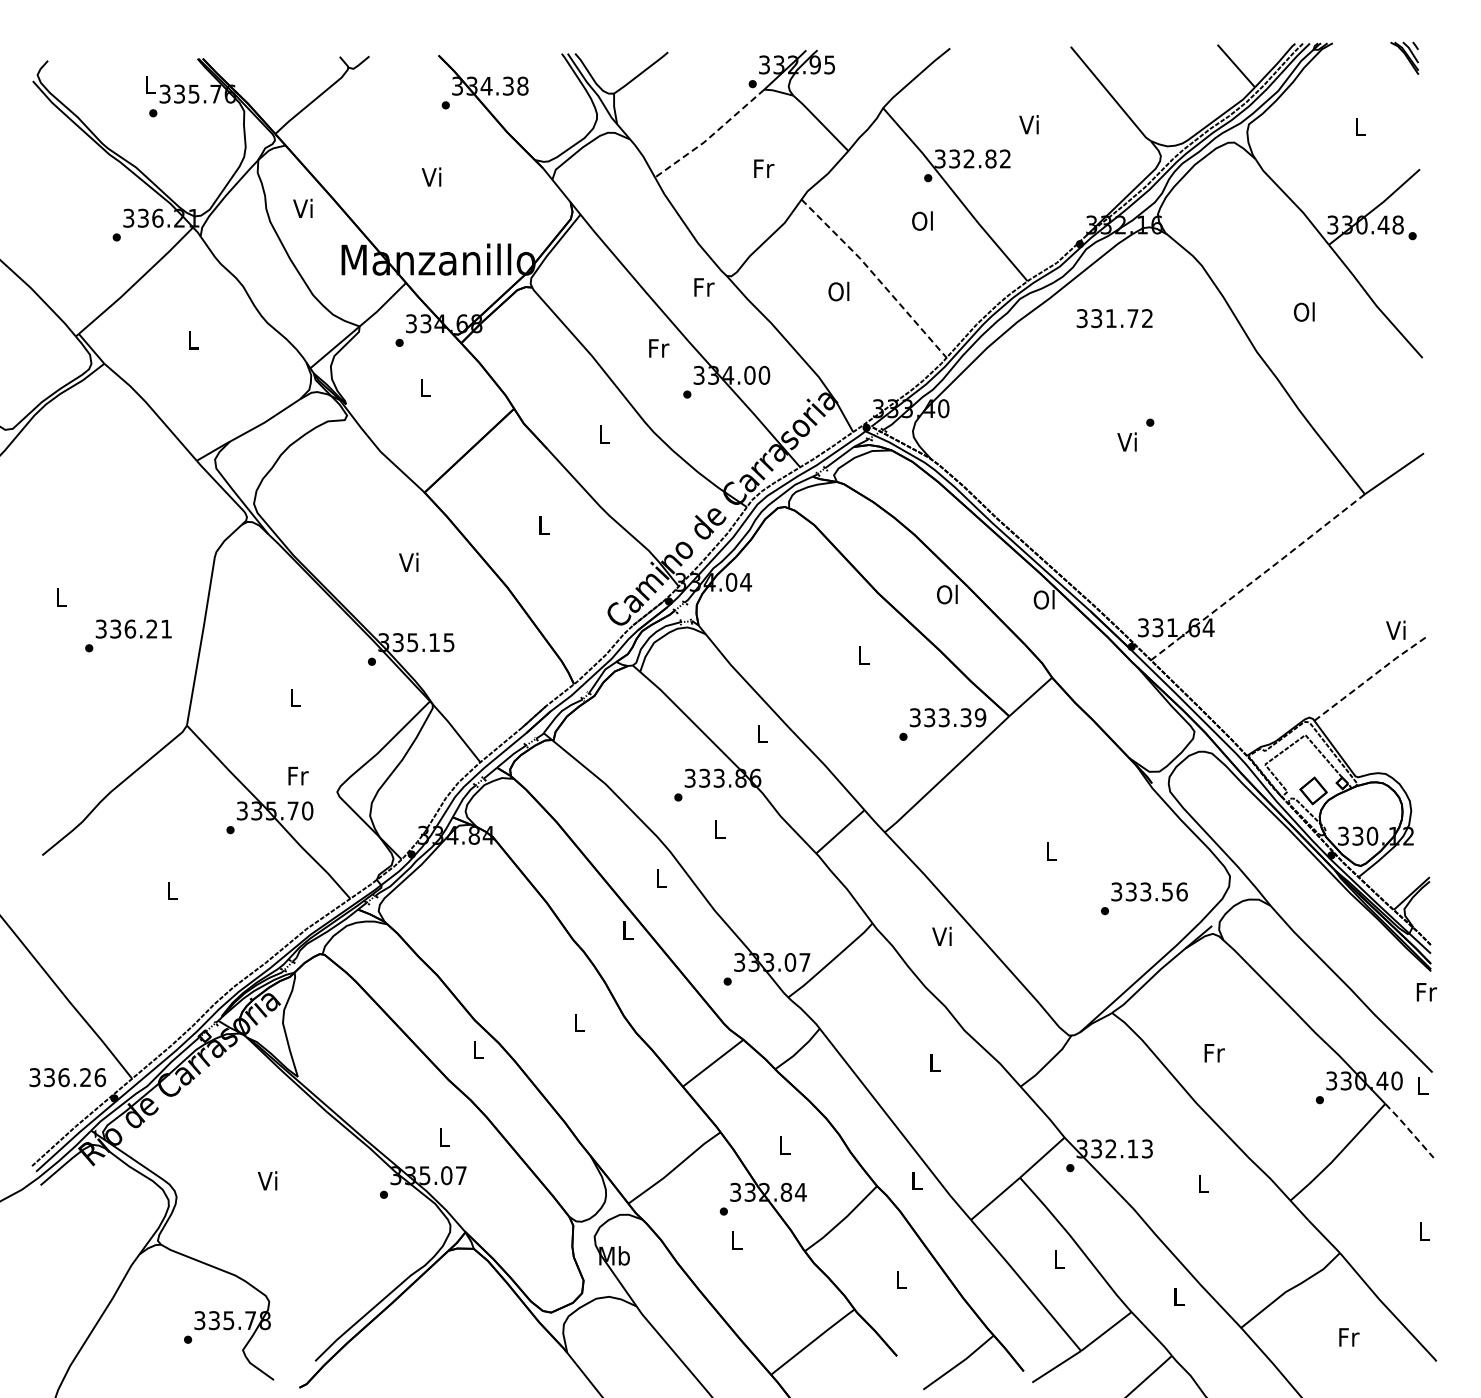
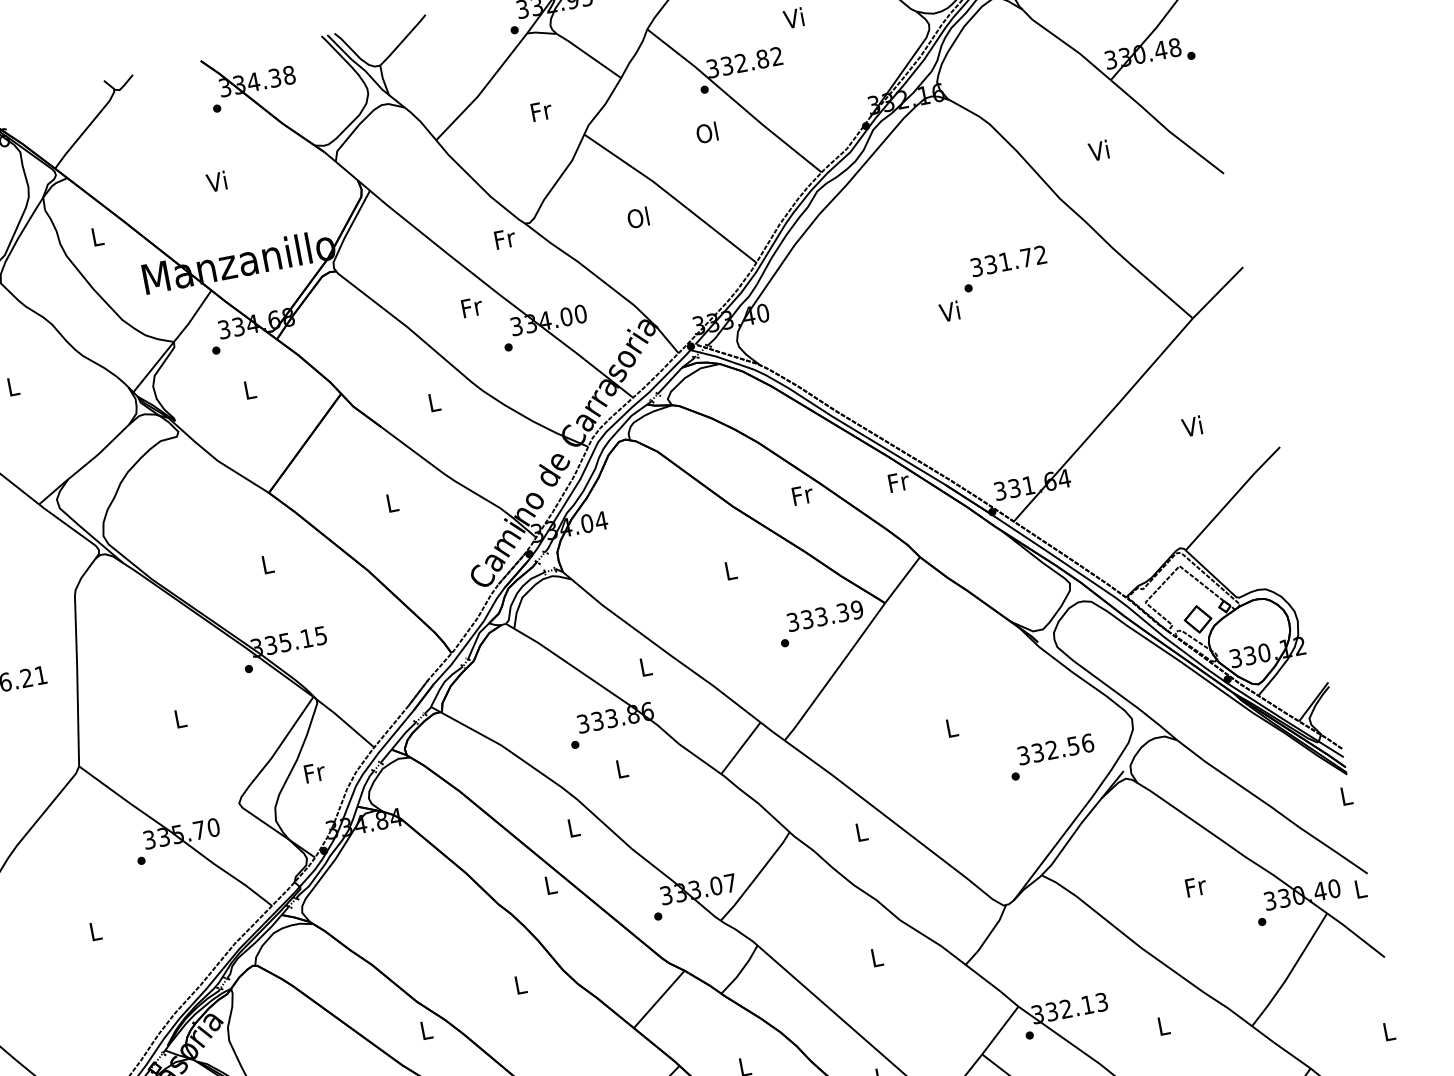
line: (710, 136) -> (483, 89), dashed -> solid
text: (302, 207) -> (95, 235), Vi -> L
line: (875, 276) -> (671, 196), dashed -> solid
text: (1303, 311) -> (1098, 150), Ol -> Vi
text: (1114, 318) -> (1008, 261), moved
text: (408, 561) -> (266, 563), Vi -> L
line: (1258, 577) -> (1103, 420), dashed -> solid
text: (947, 594) -> (801, 495), Ol -> Fr
text: (1044, 599) -> (897, 481), Ol -> Fr
text: (1395, 629) -> (1191, 425), moved
line: (1370, 677) -> (1232, 497), dashed -> solid
text: (298, 775) -> (314, 772), moved
text: (1145, 891) -> (1051, 749), 333.56 -> 332.56
text: (941, 935) -> (859, 831), Vi -> L
text: (1426, 992) -> (1346, 796), Fr -> L
text: (1214, 1053) -> (1196, 887), moved
line: (1409, 1130) -> (1355, 935), dashed -> solid

